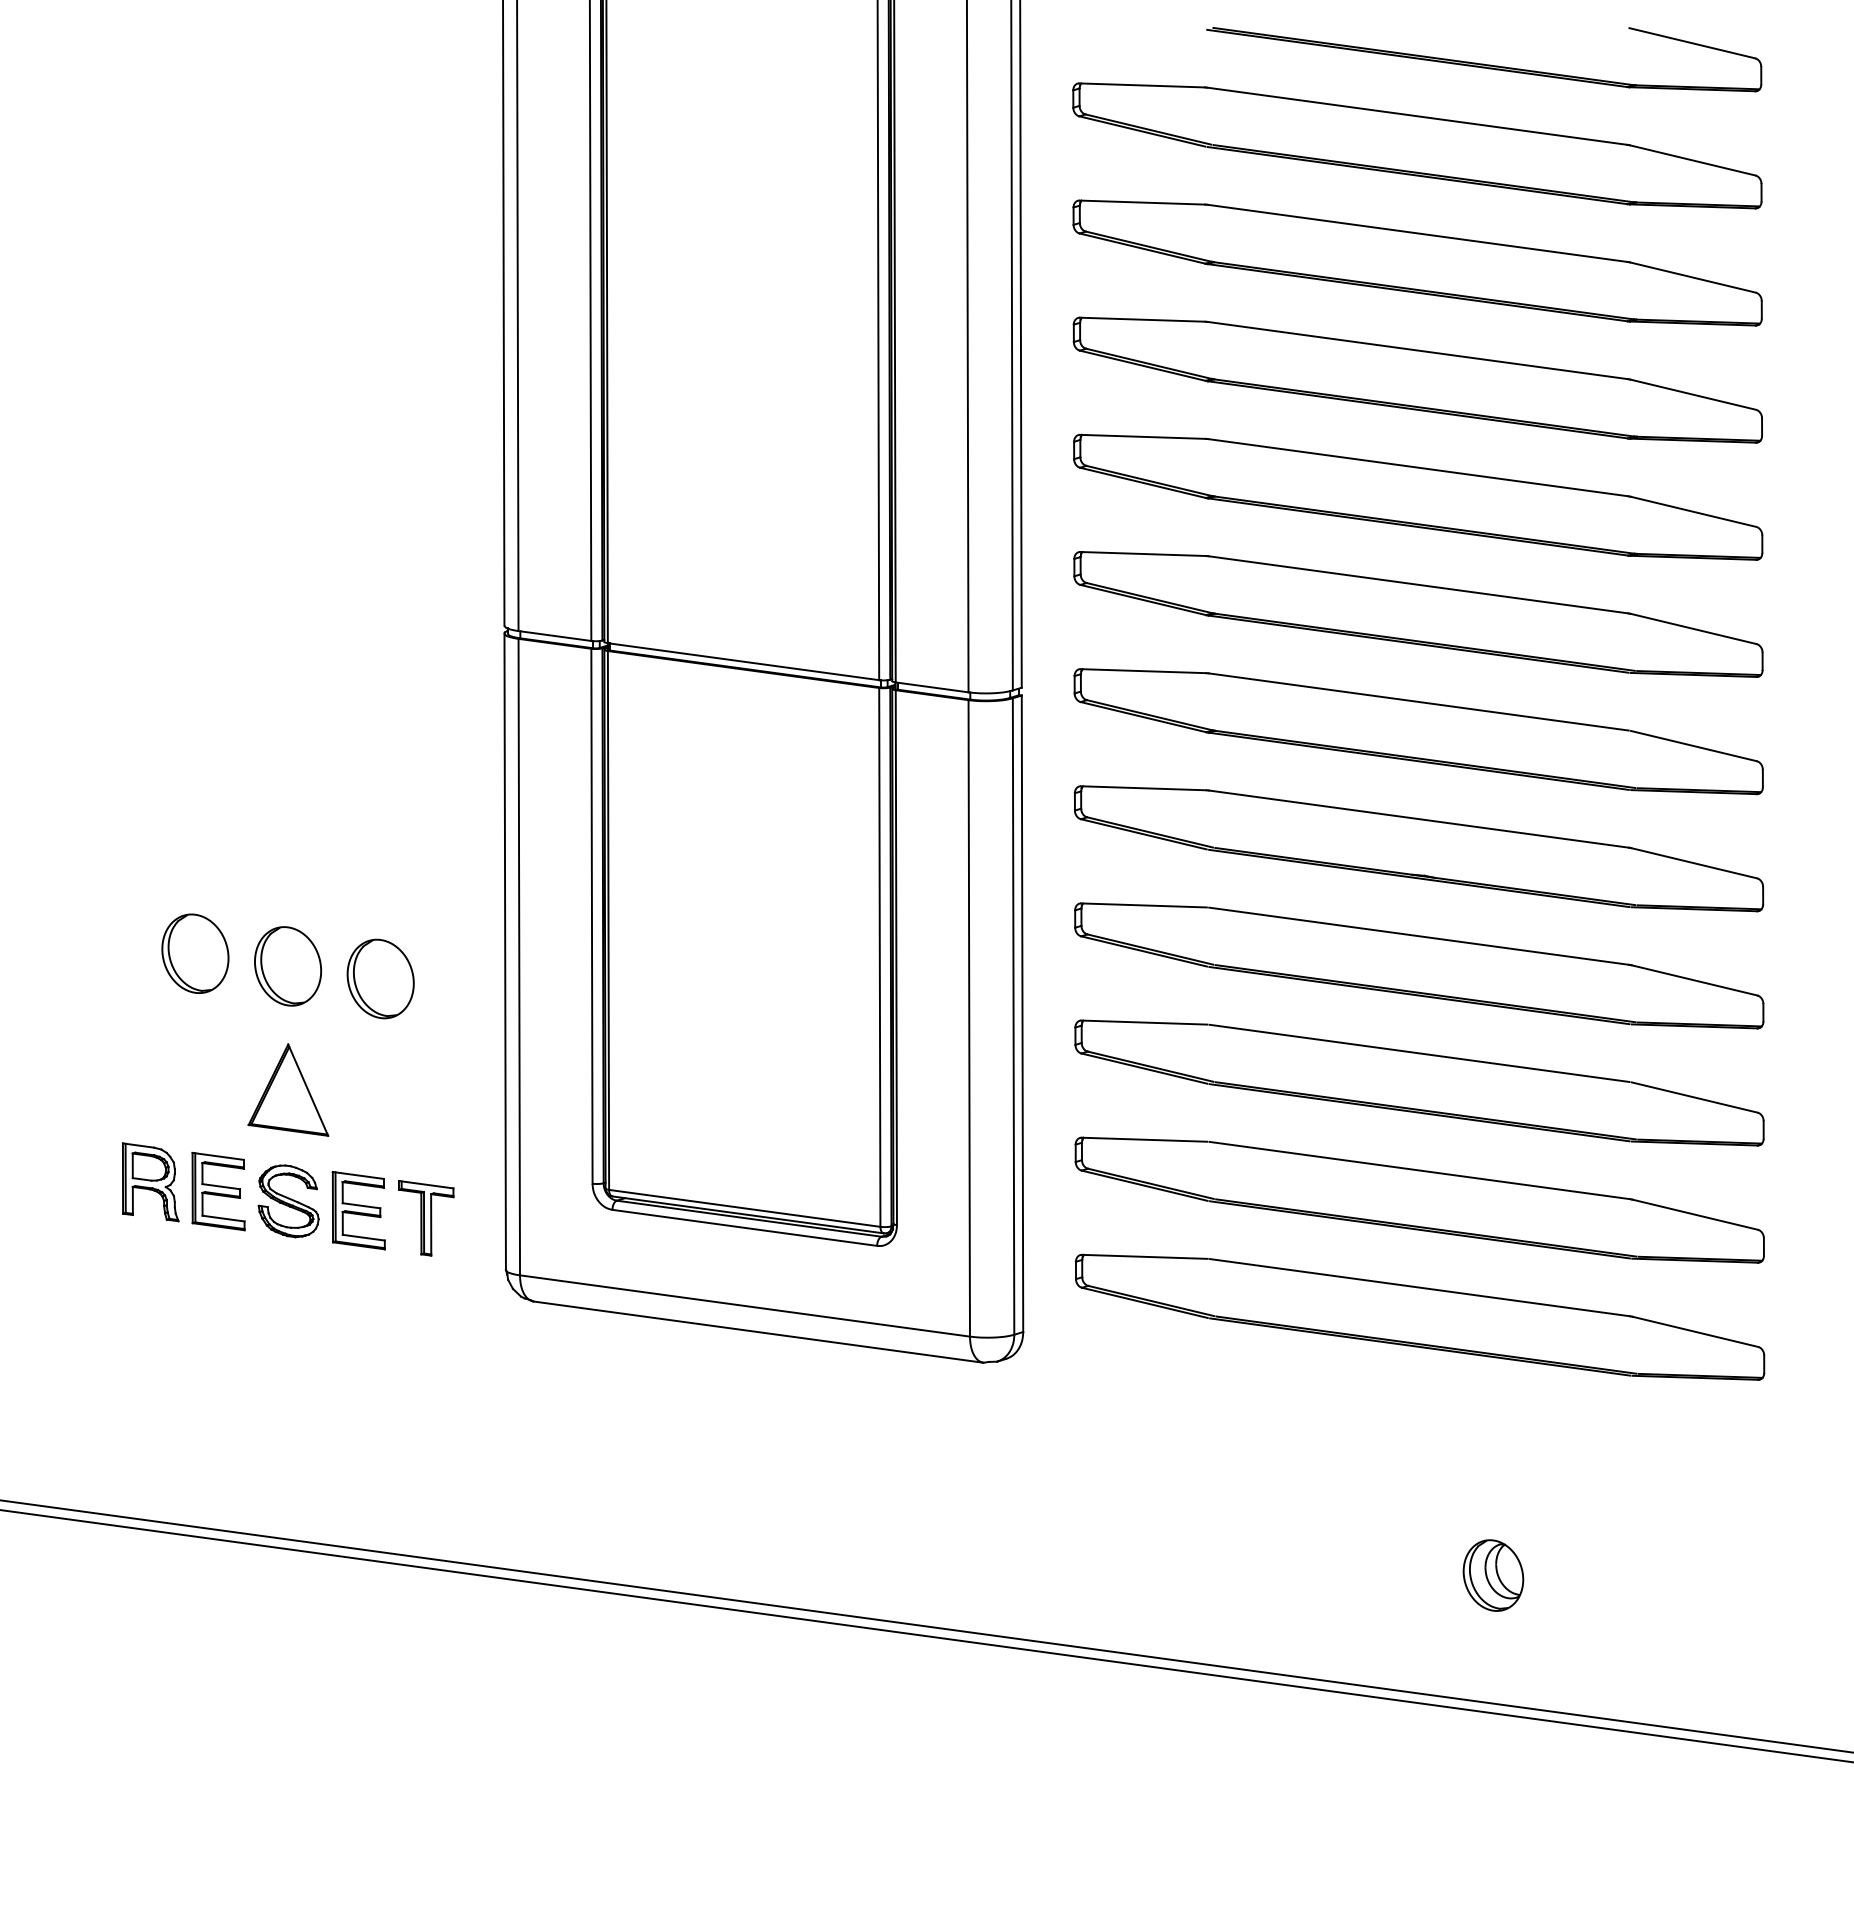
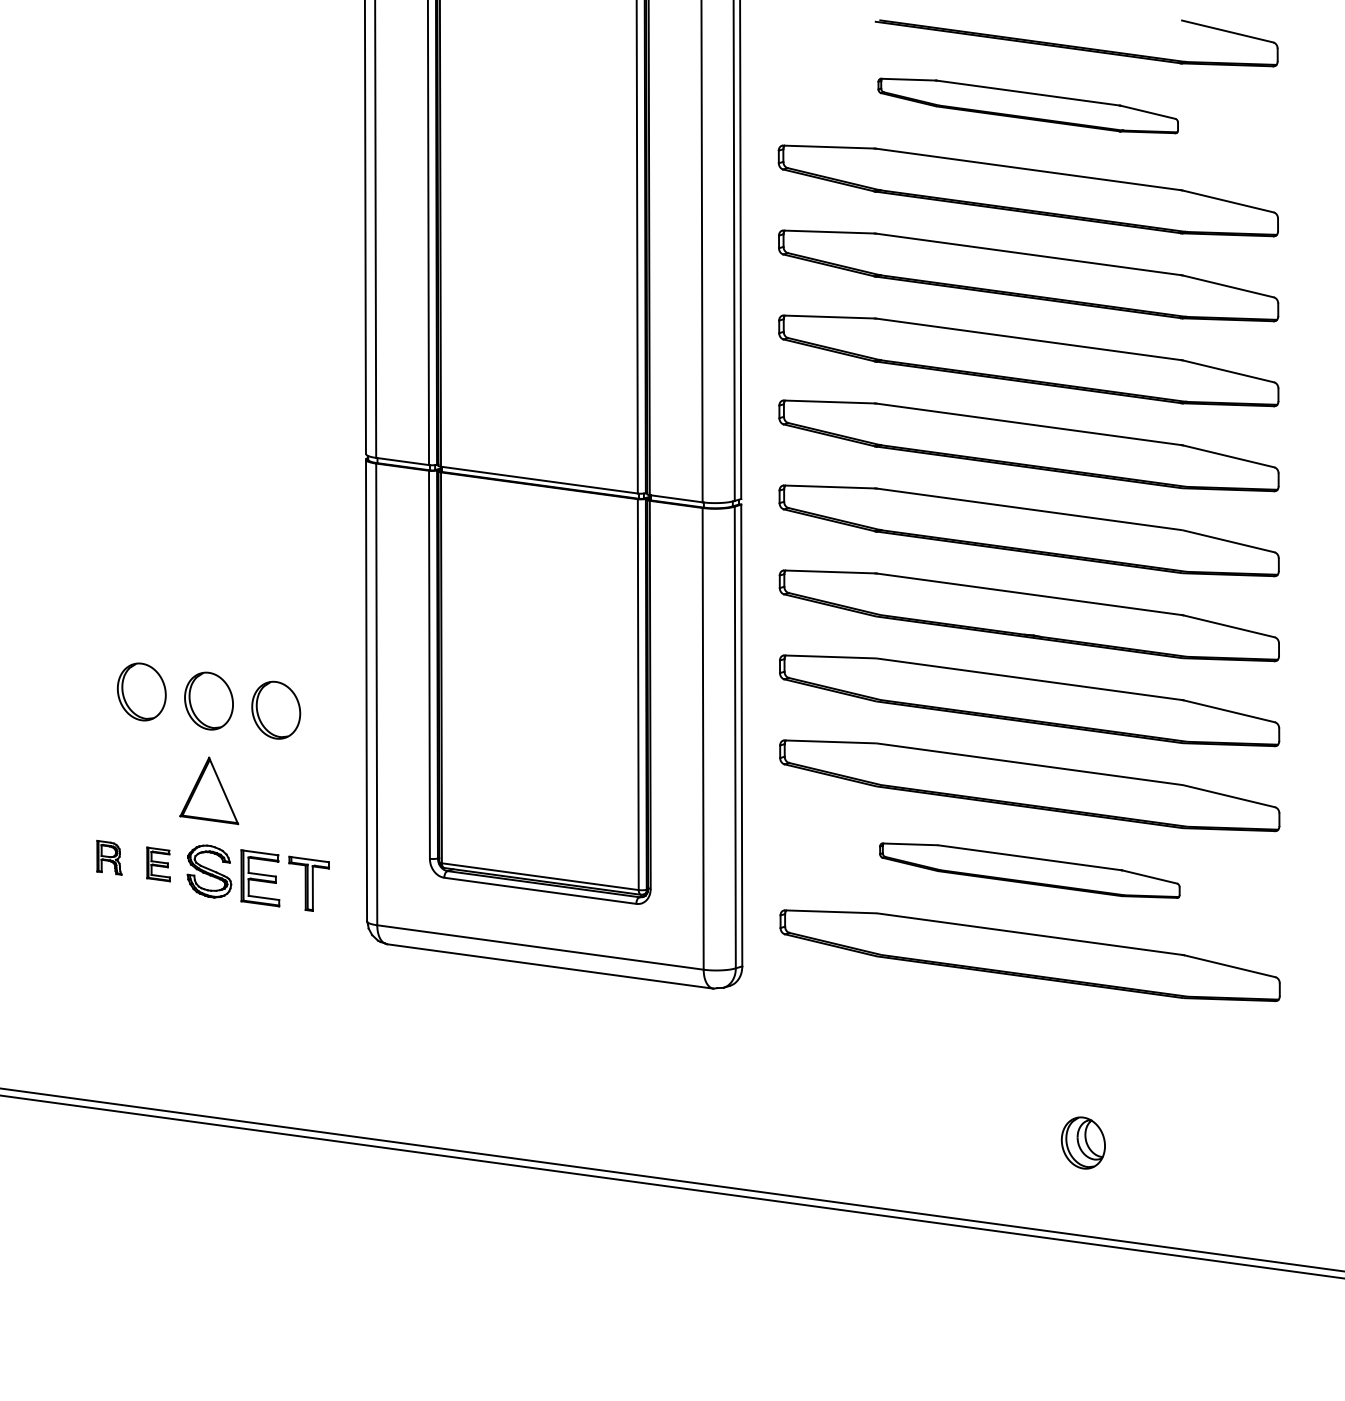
part: (1417, 145) -> (1028, 105), size x0.6
part: (150, 1182) -> (109, 857), size x0.6
part: (218, 1191) -> (158, 864), size x0.6
part: (1419, 1199) -> (1029, 870), size x0.6

